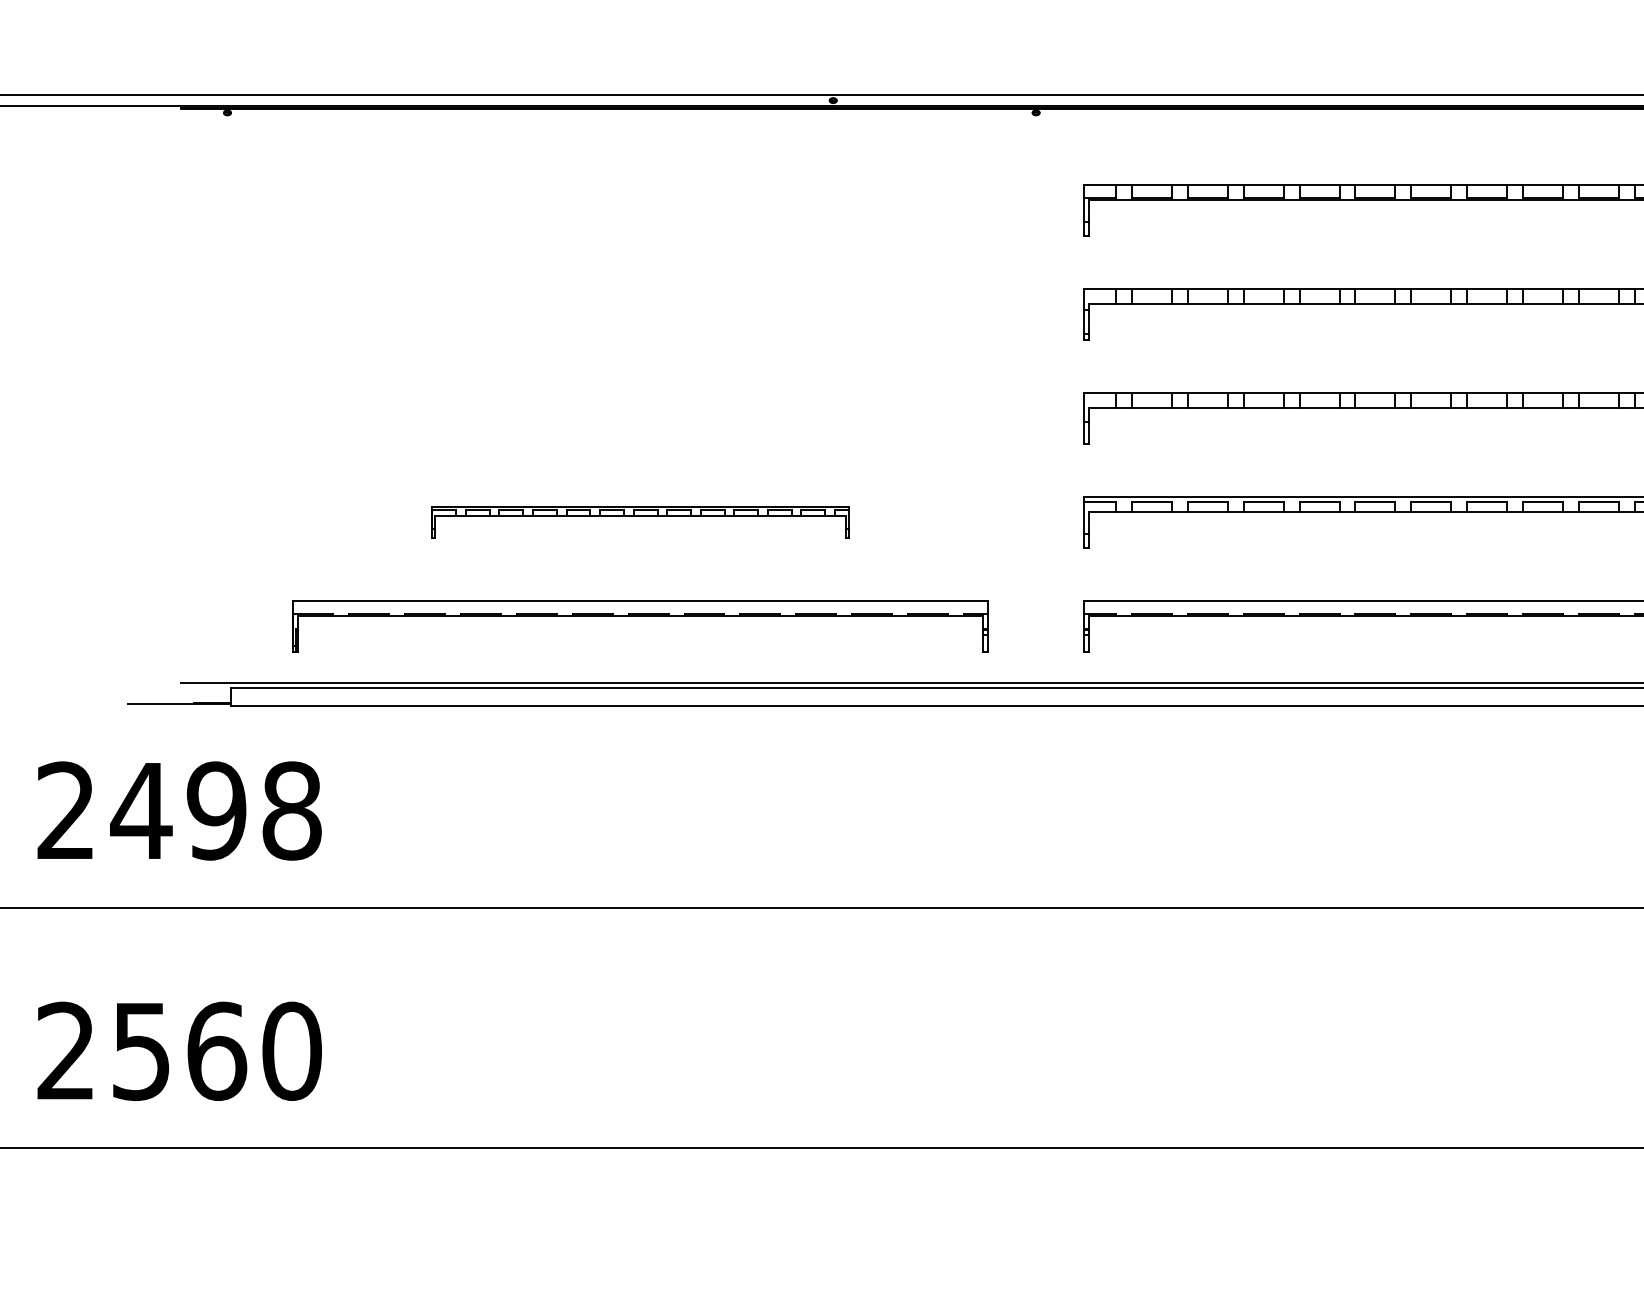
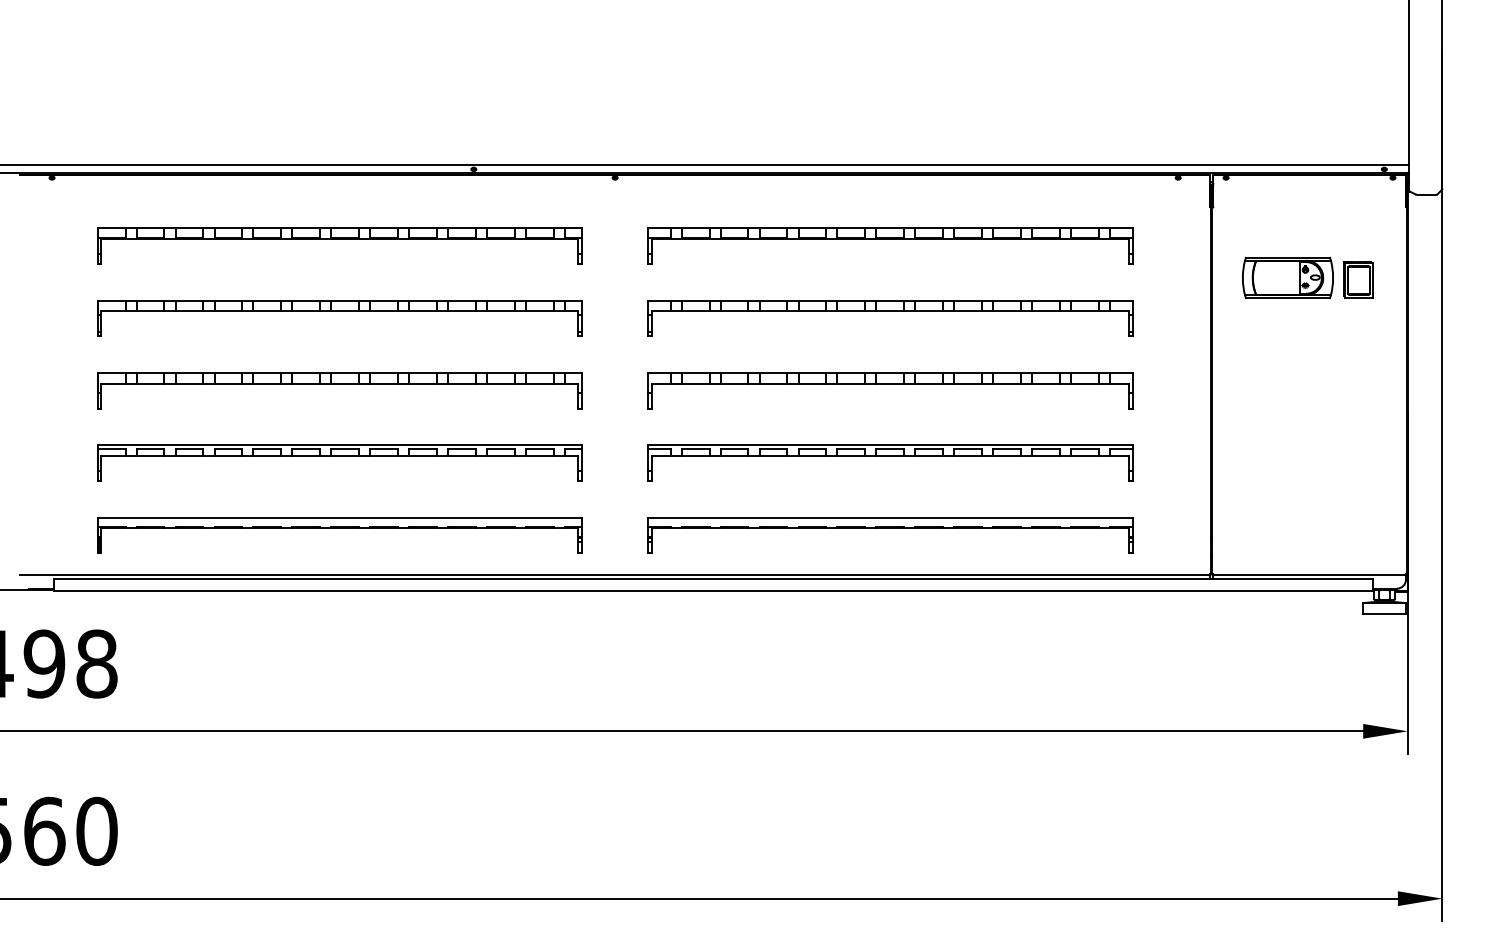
part: (640, 209) -> (339, 245), added
part: (640, 304) -> (339, 311), added
part: (640, 418) -> (339, 390), added
part: (640, 521) -> (339, 462), size x1.67

